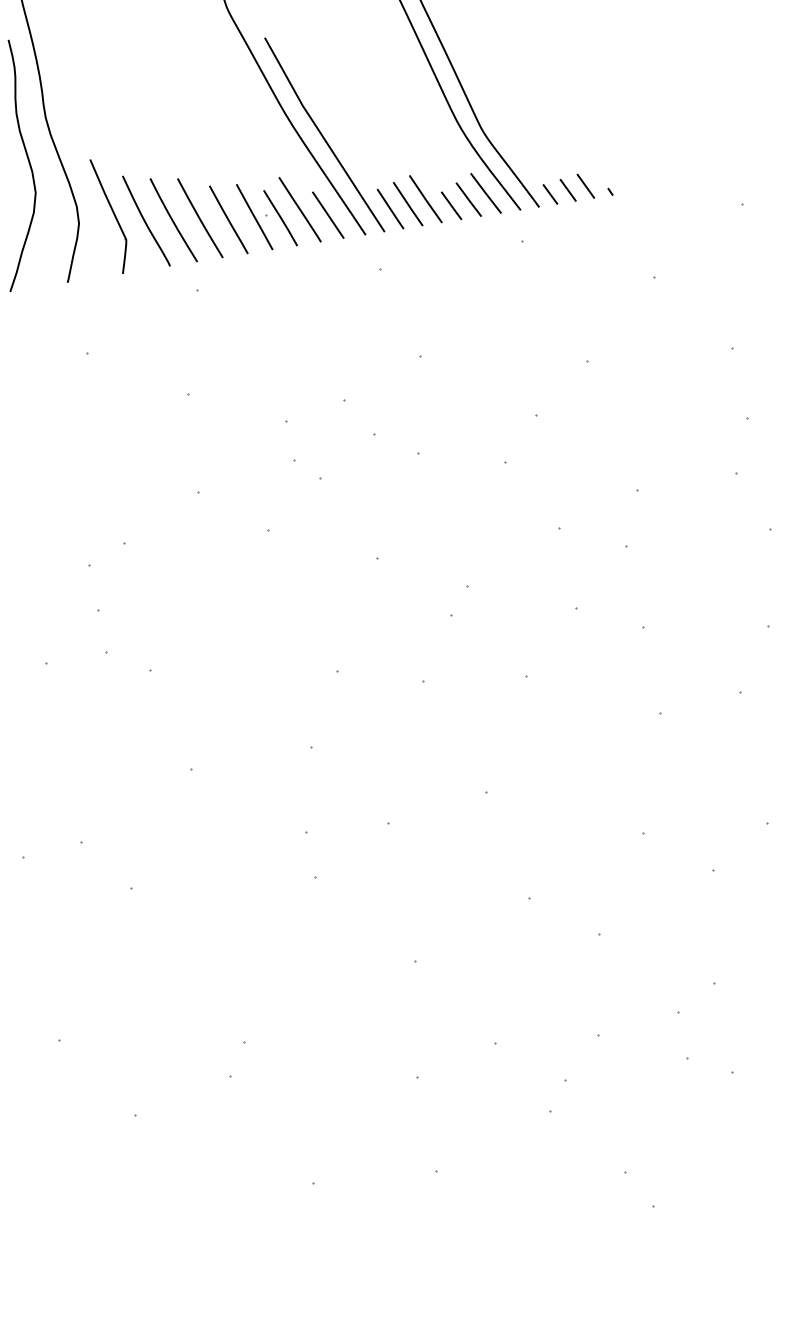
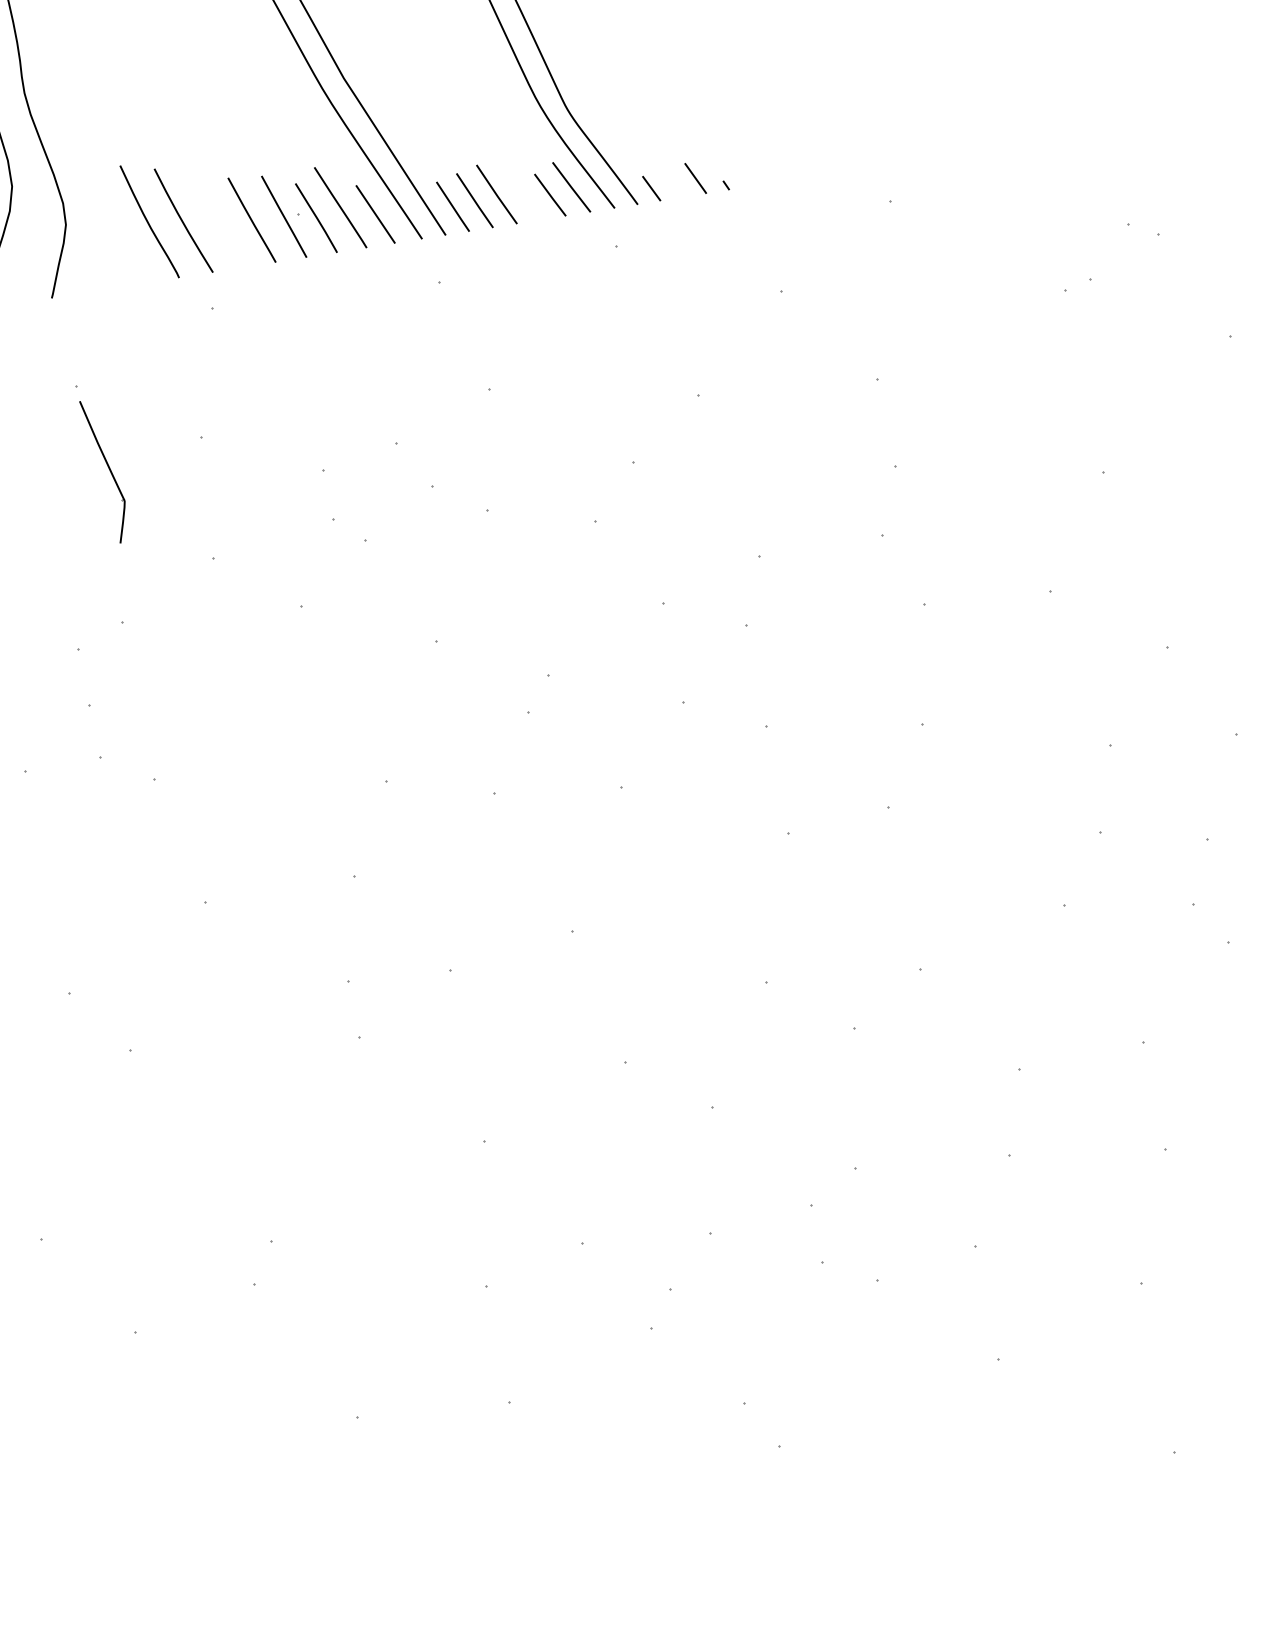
line: (568, 190) -> (673, 183), removed
line: (451, 205) -> (528, 202), removed
part: (114, 216) -> (109, 471), moved
curve: (200, 217) -> (216, 217), removed

